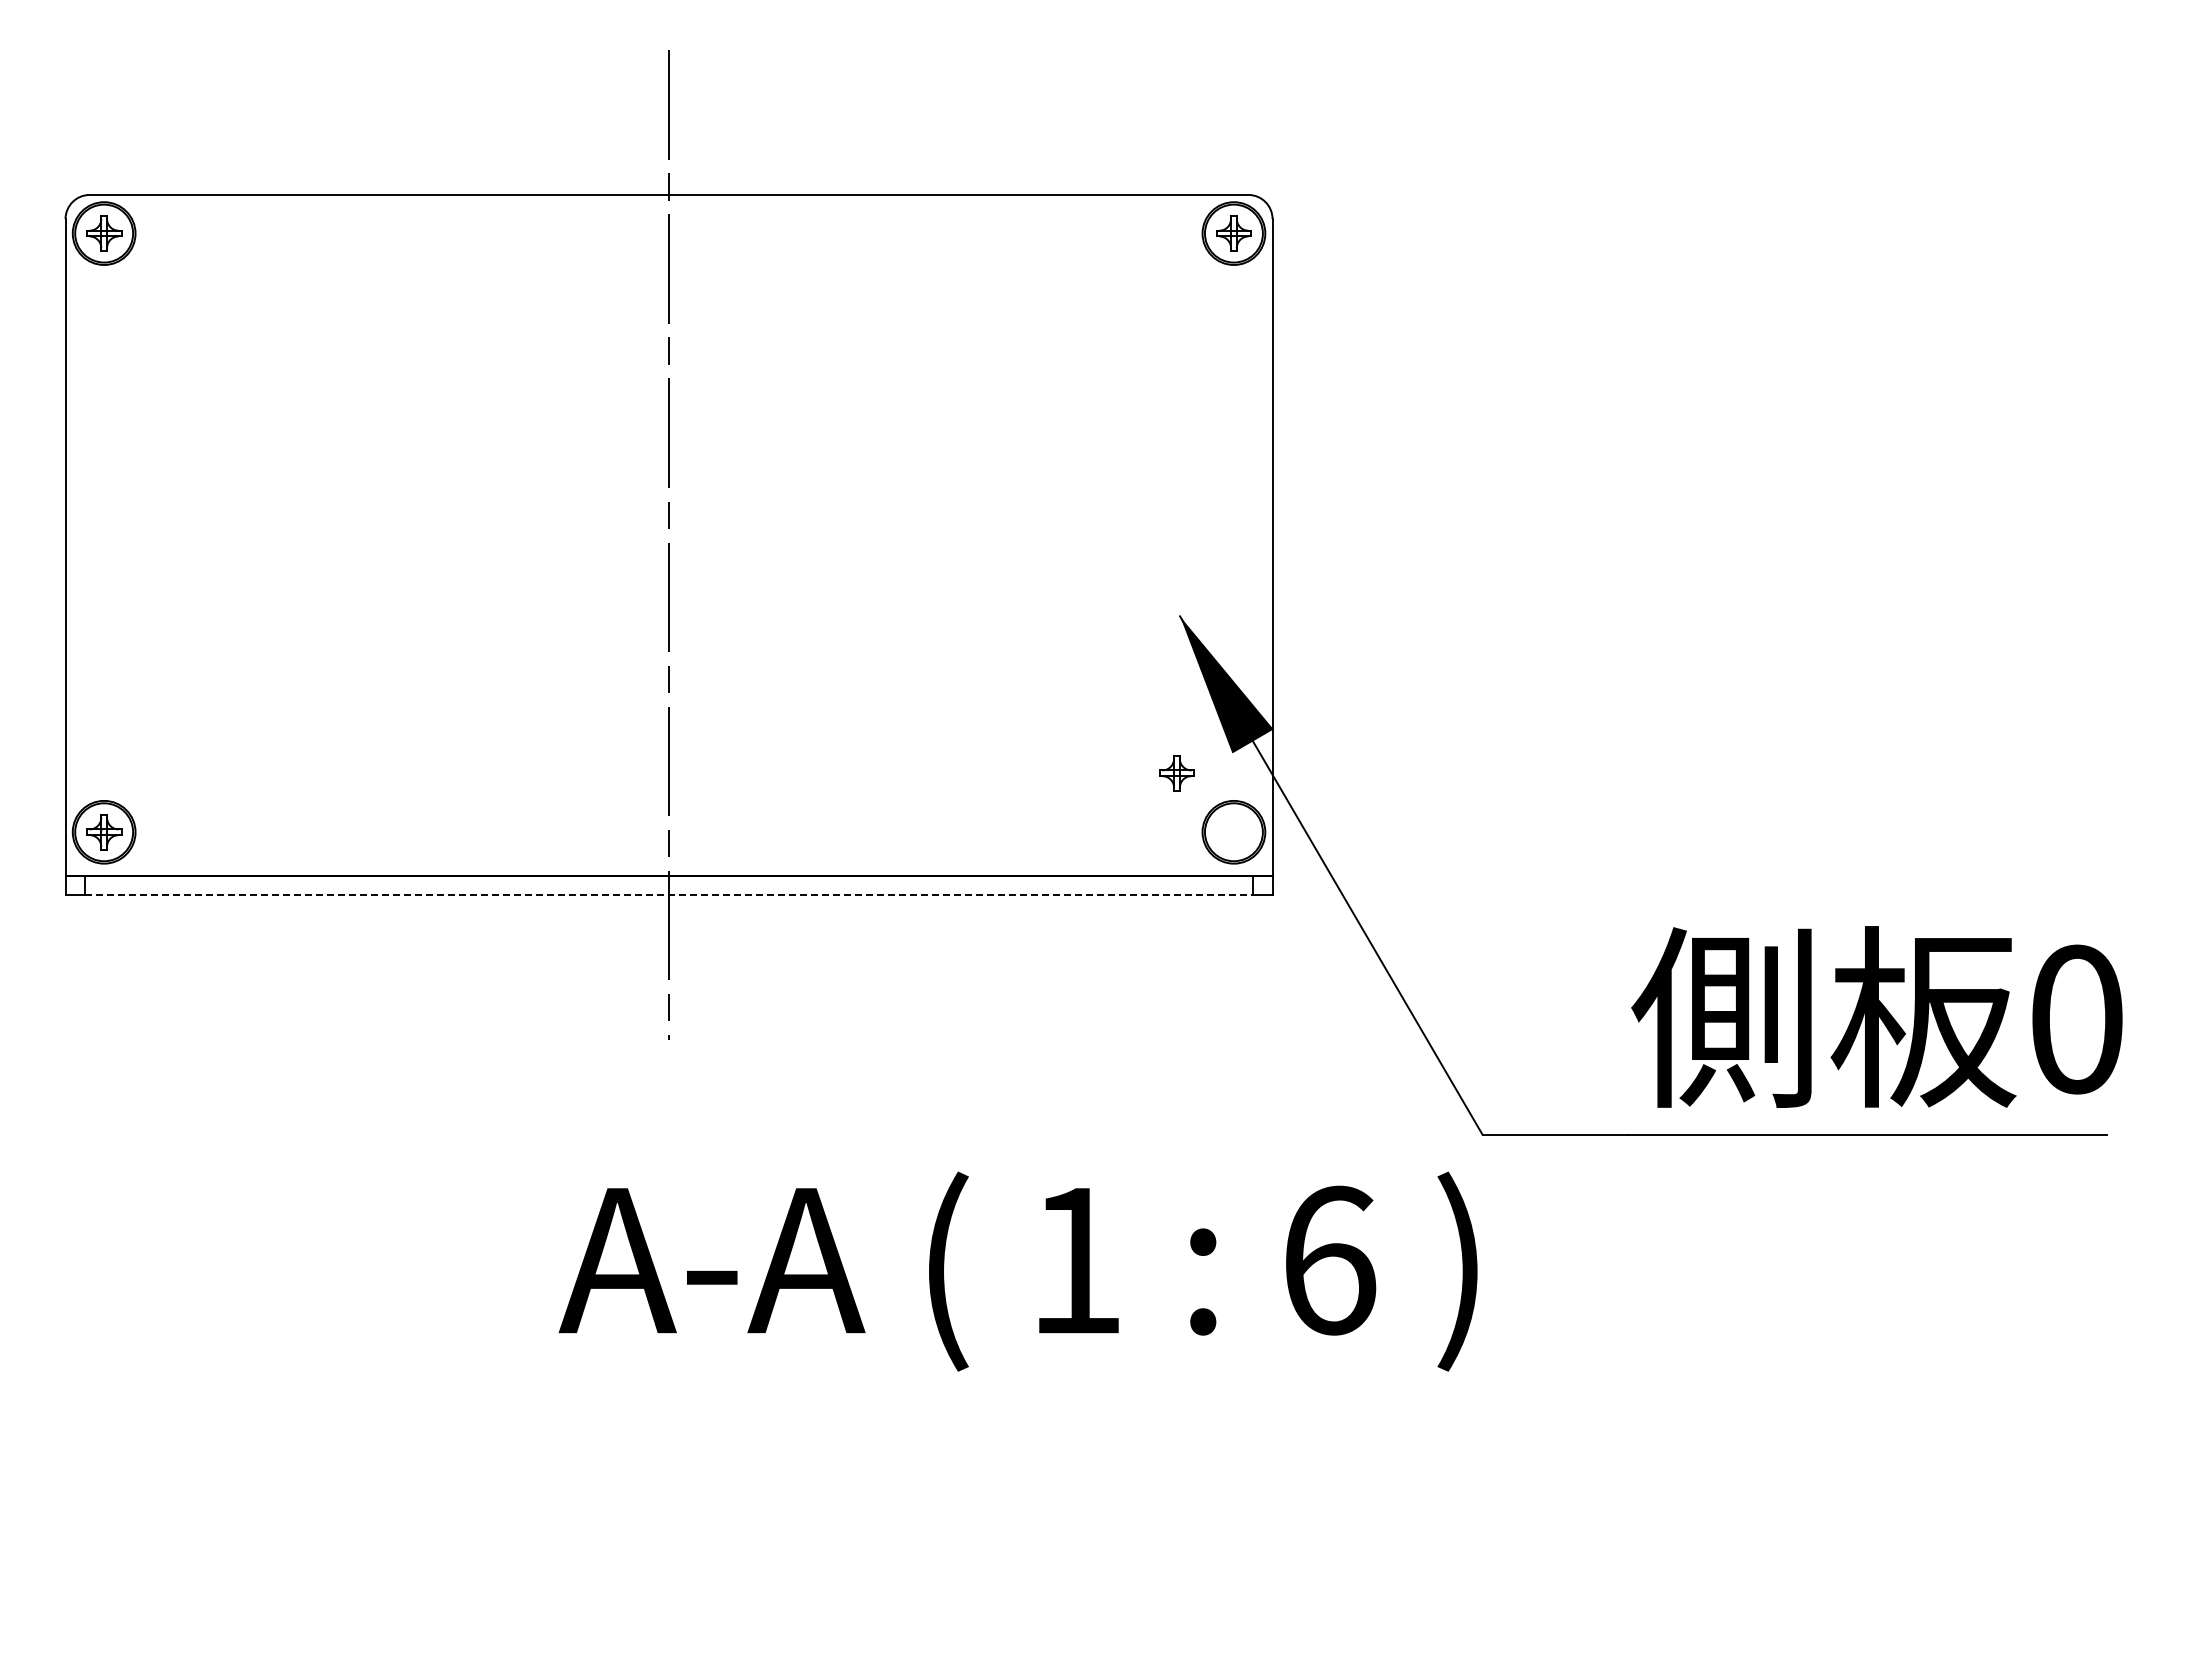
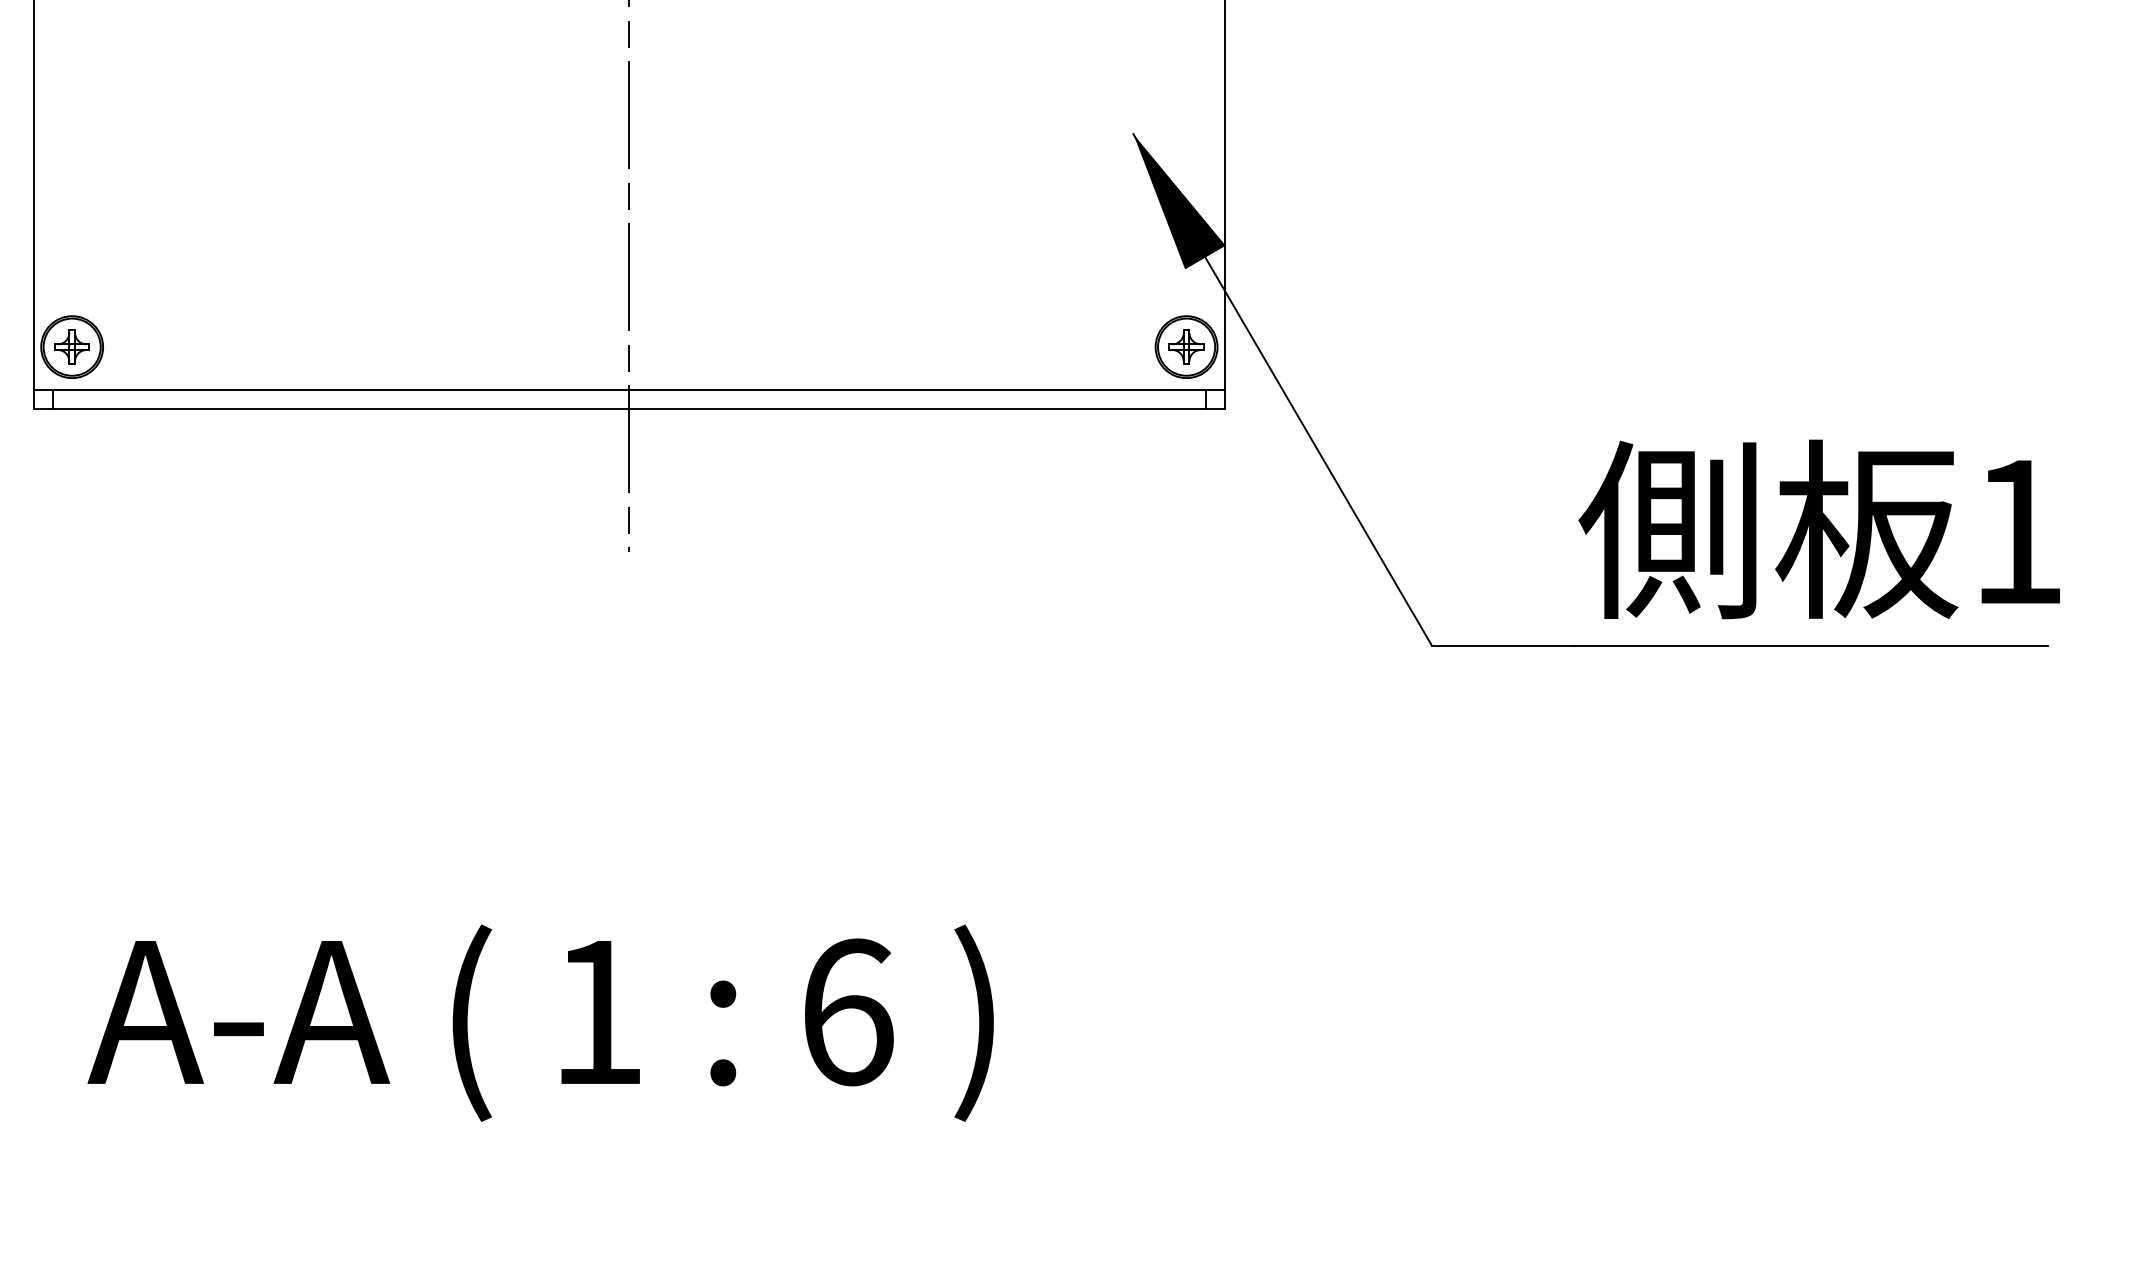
part: (1176, 773) -> (1186, 347), moved
line: (669, 895) -> (629, 409), dashed -> solid
text: (2077, 1019) -> (2018, 531), 0 -> 1
text: (1017, 1271) -> (540, 1023), moved

